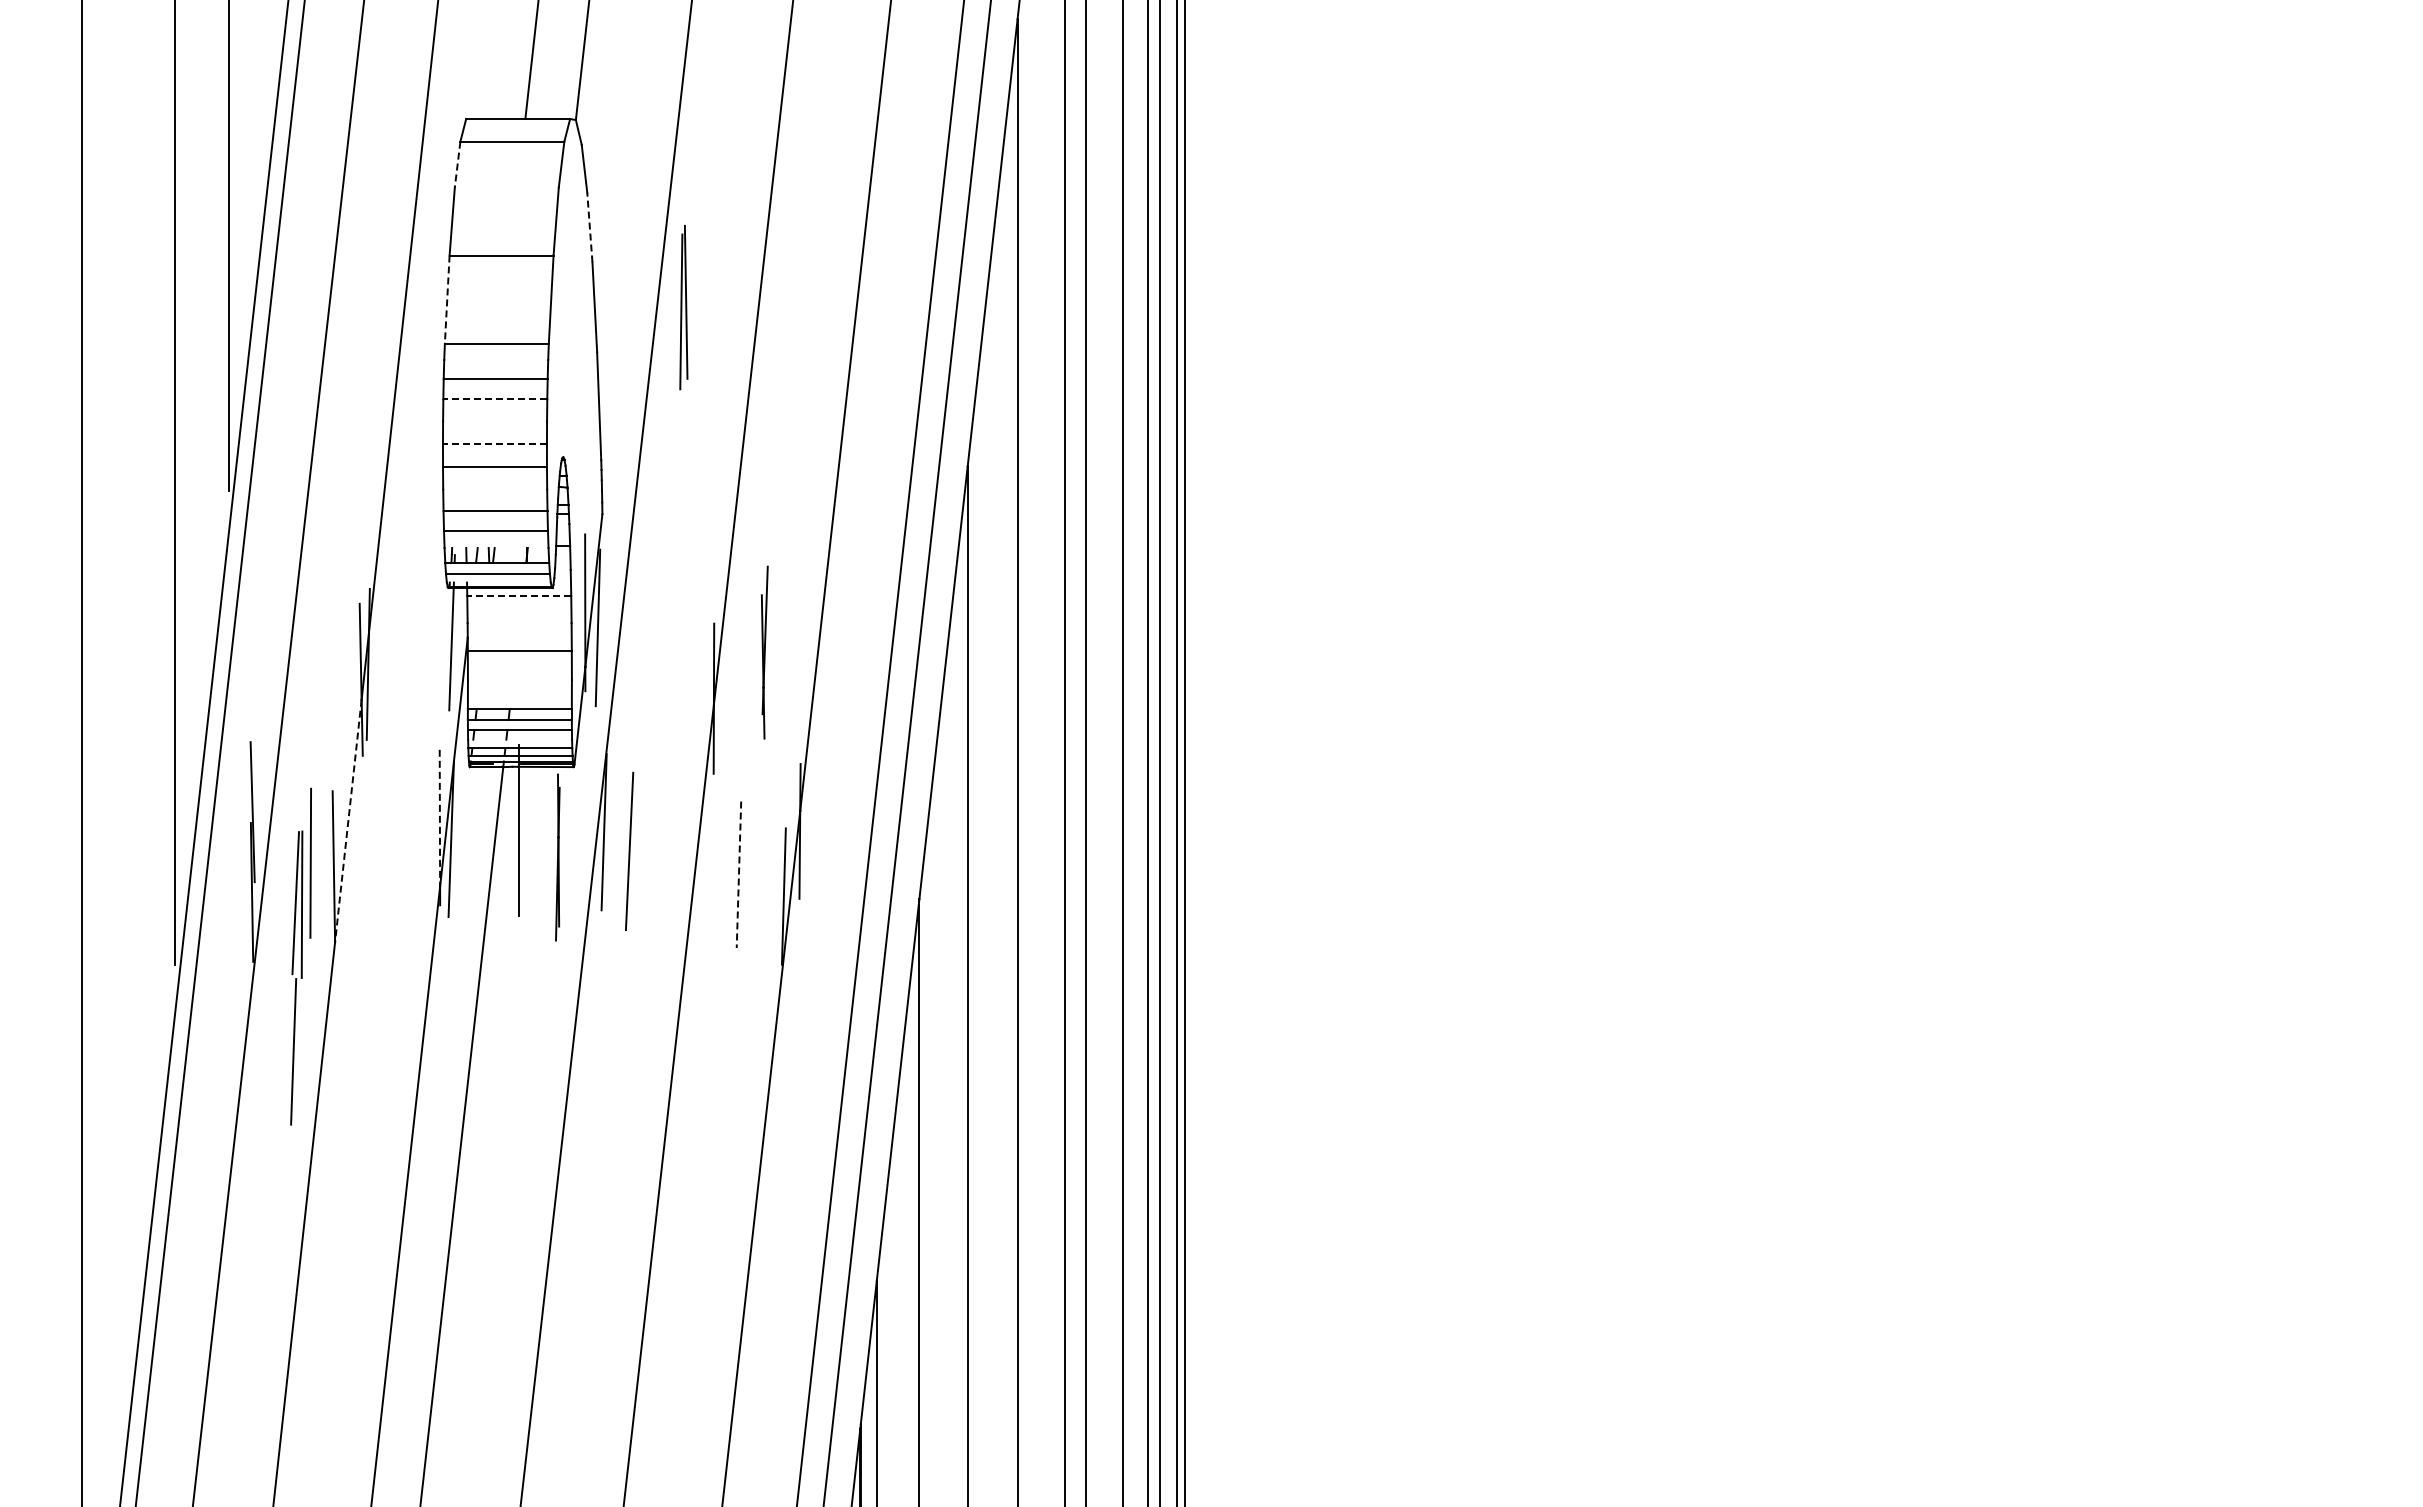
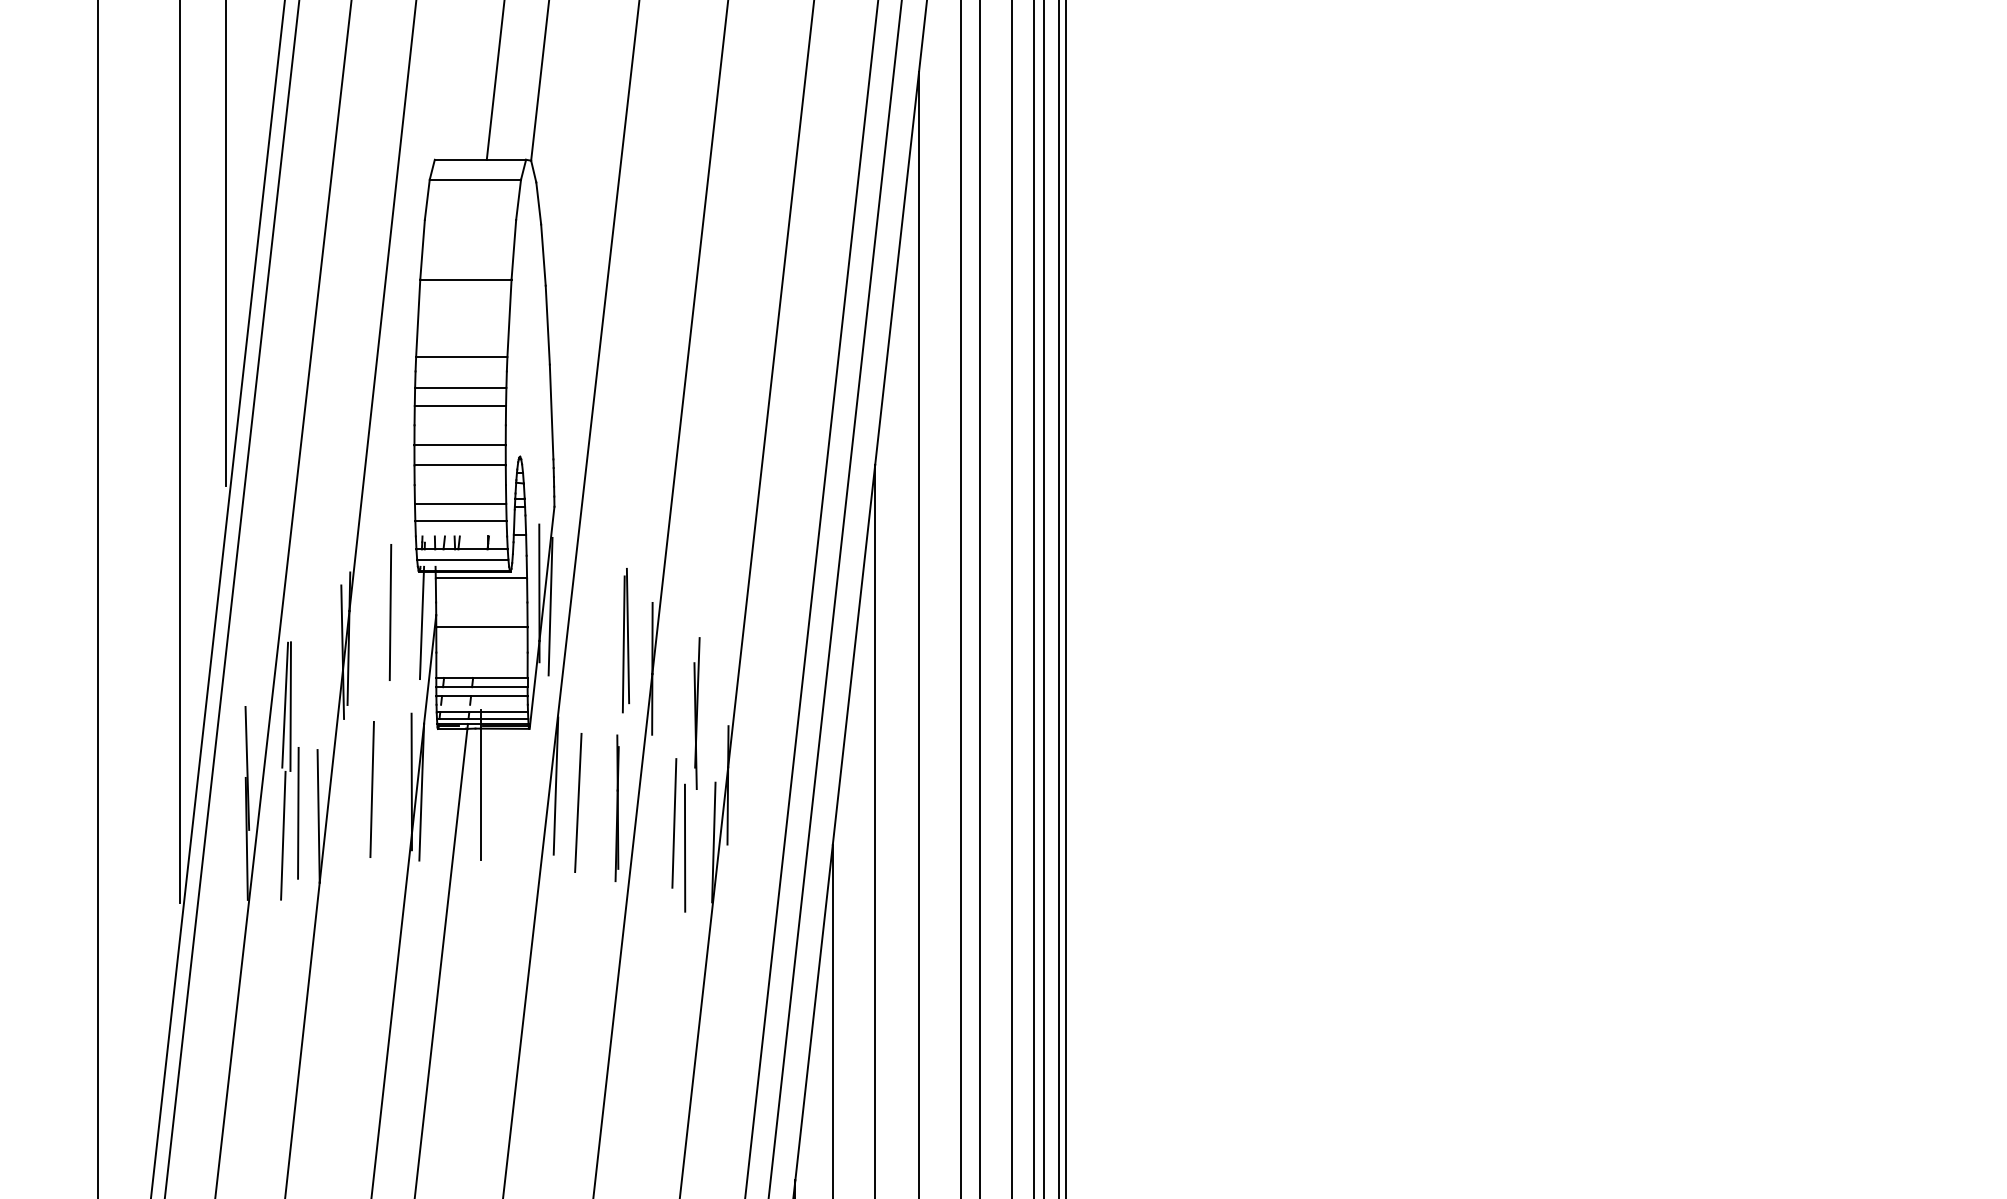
line: (457, 165) -> (427, 200), dashed -> solid
line: (589, 227) -> (543, 255), dashed -> solid
line: (447, 300) -> (418, 319), dashed -> solid
part: (683, 307) -> (625, 640), moved
line: (495, 399) -> (460, 406), dashed -> solid
line: (494, 444) -> (459, 445), dashed -> solid
line: (519, 595) -> (481, 578), dashed -> solid
line: (415, 634) -> (390, 612), added
part: (764, 652) -> (696, 713), moved
line: (439, 818) -> (411, 774), dashed -> solid
line: (348, 821) -> (331, 776), dashed -> solid
line: (394, 836) -> (371, 789), added
part: (557, 857) -> (616, 808), moved
line: (738, 875) -> (673, 824), dashed -> solid
line: (751, 902) -> (685, 847), added
part: (296, 977) -> (285, 770), moved

